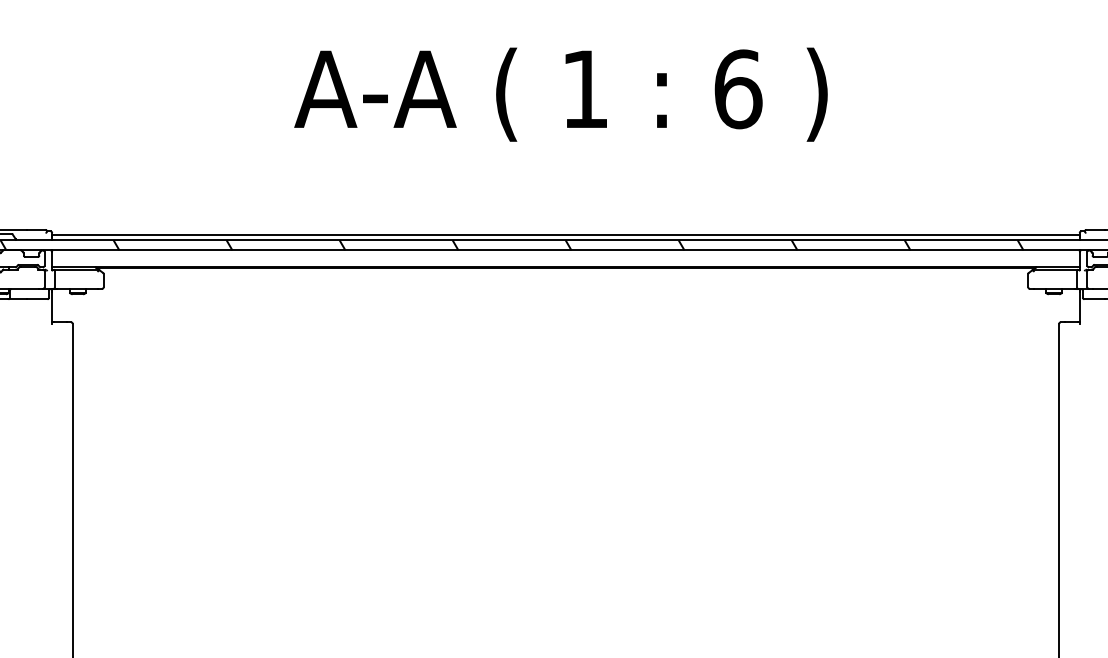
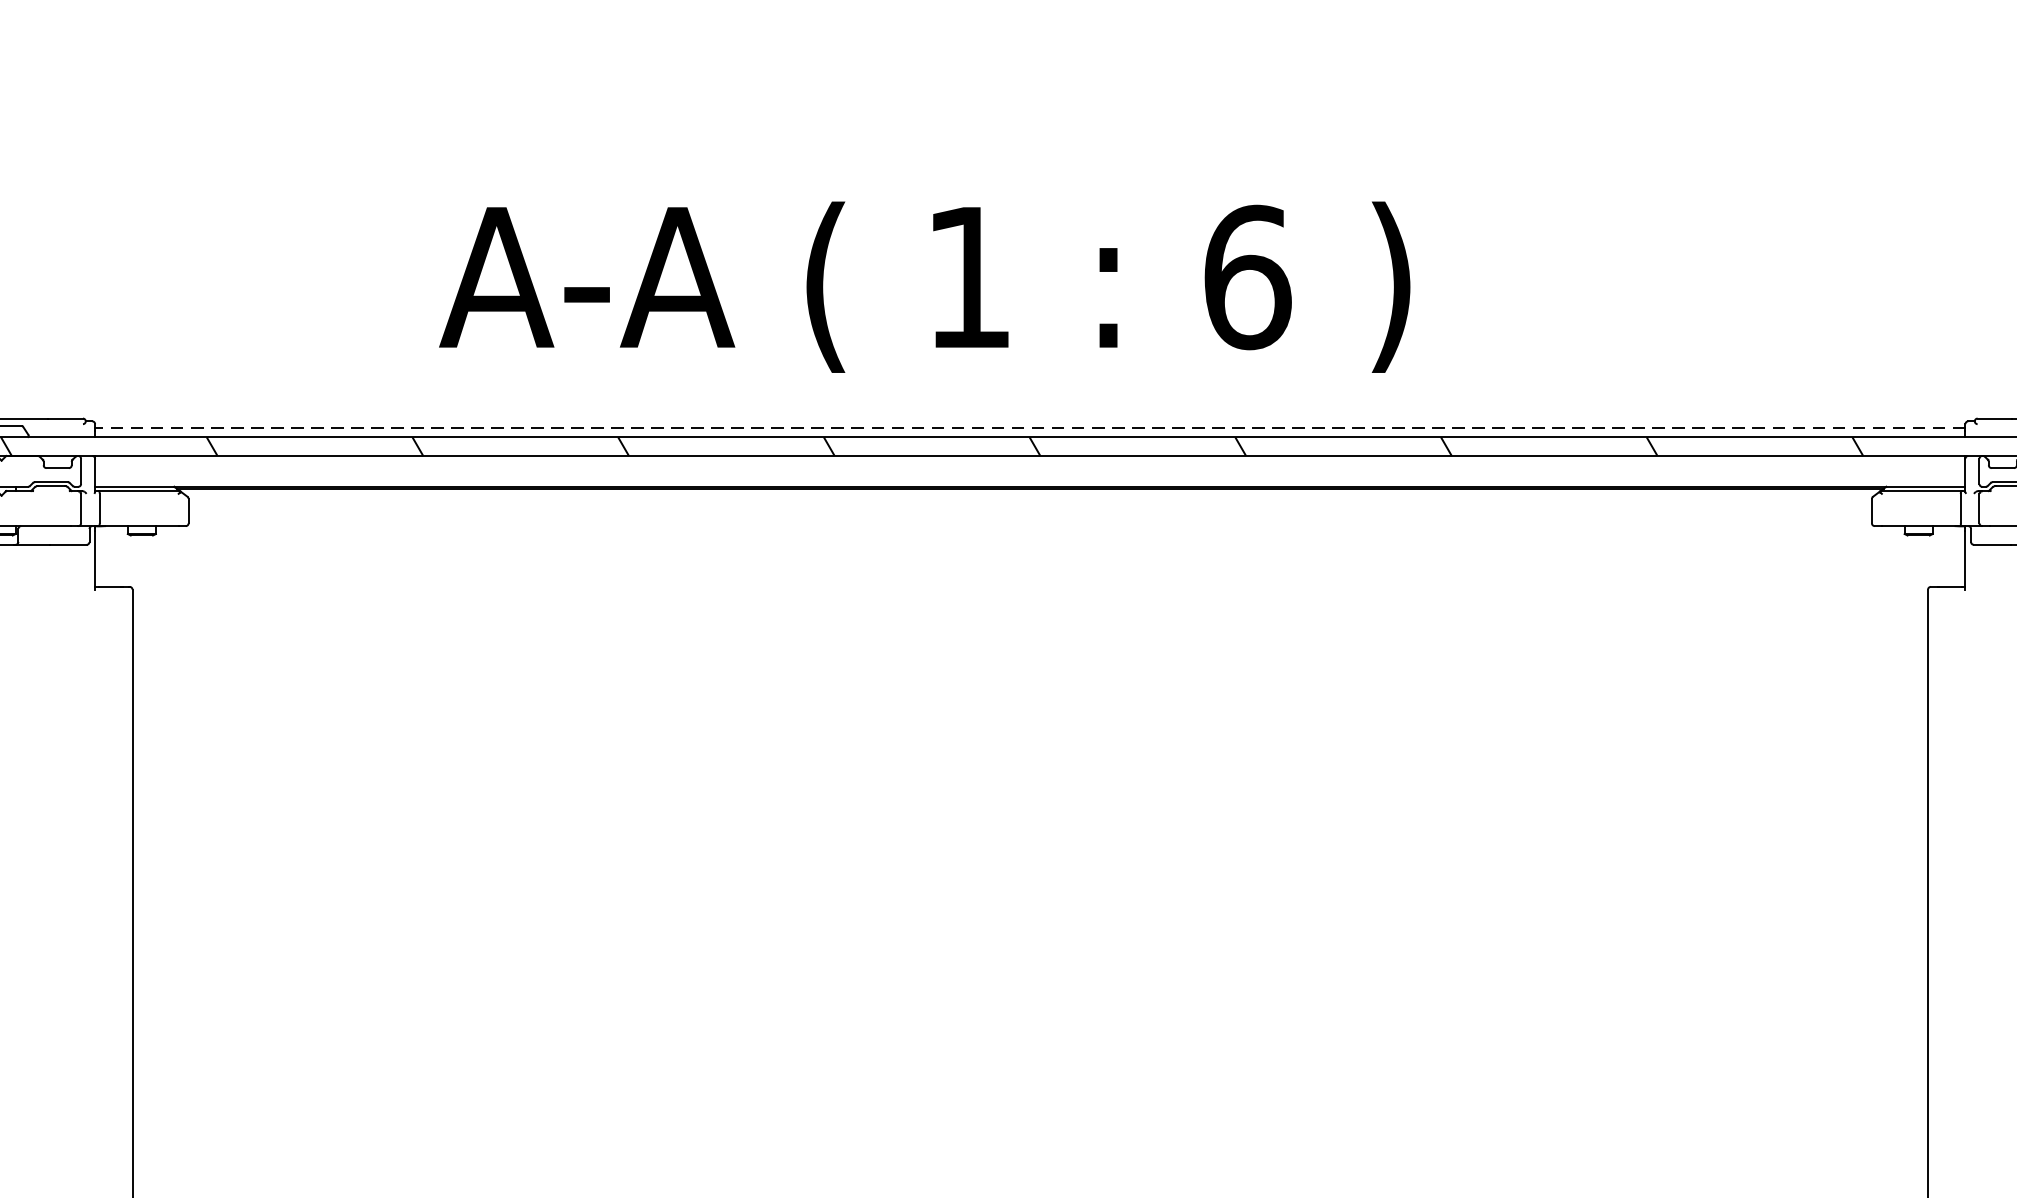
text: (560, 94) -> (923, 286), moved
line: (565, 235) -> (1029, 428), solid -> dashed

